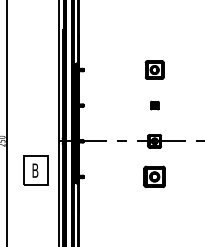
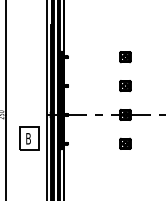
part: (154, 69) -> (125, 56), size x0.71
part: (154, 105) -> (125, 85), size x1.67
part: (154, 176) -> (125, 143), size x0.62

